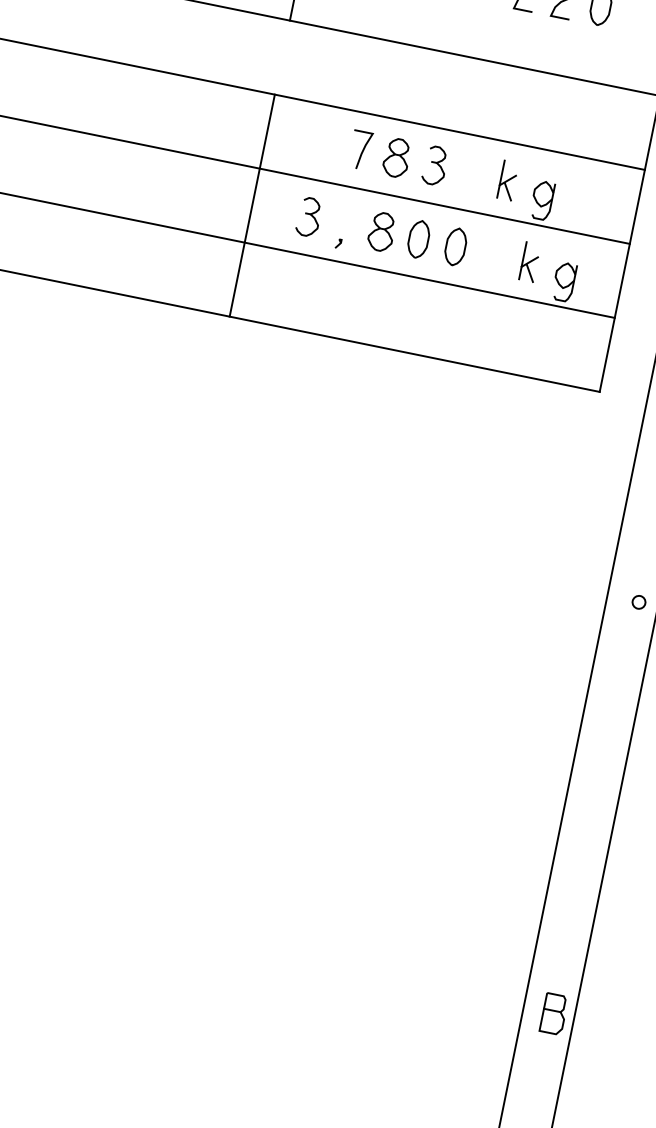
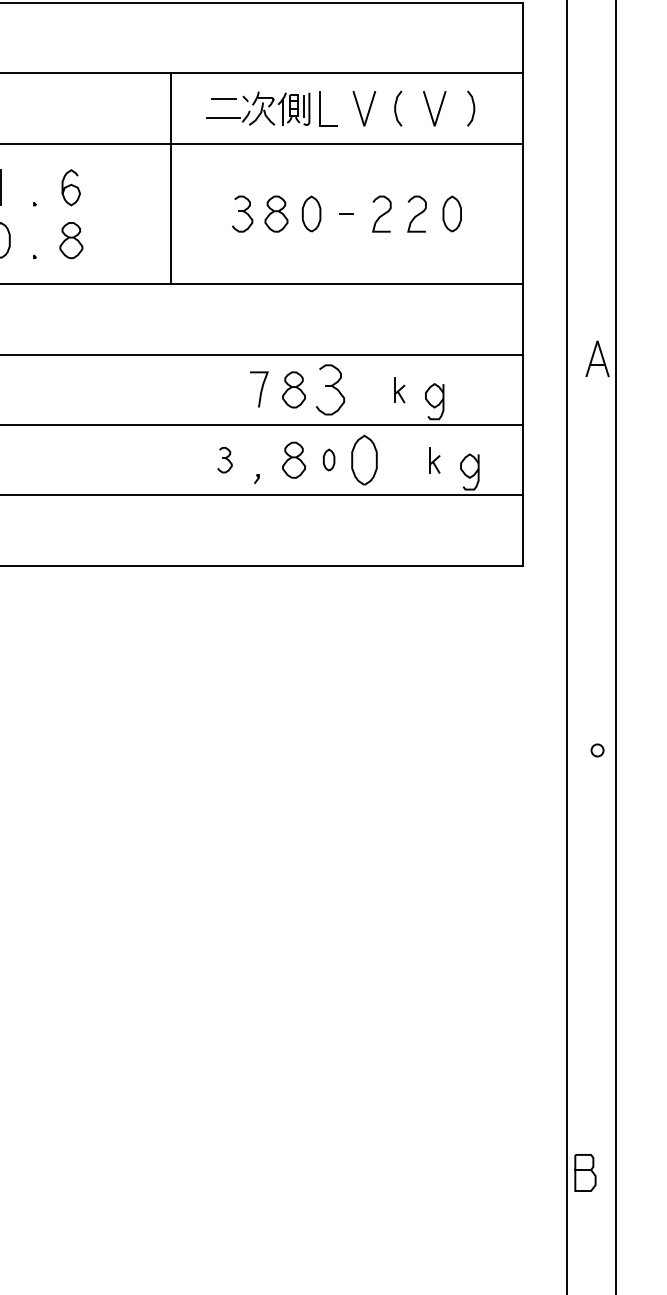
part: (435, 165) -> (330, 389), size x1.4
part: (507, 180) -> (399, 389), size x0.7
line: (252, 204) -> (171, 459), removed
part: (308, 216) -> (224, 459), size x0.7
part: (418, 238) -> (328, 459), size x0.6
part: (455, 246) -> (363, 459), size x1.4
part: (529, 262) -> (434, 460), size x0.7
part: (554, 1013) -> (585, 1172), moved

